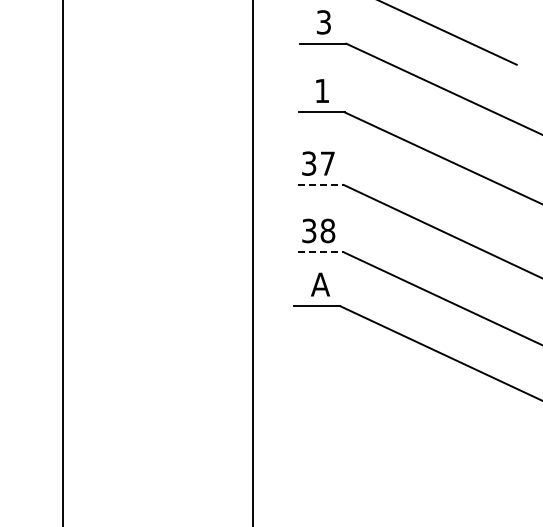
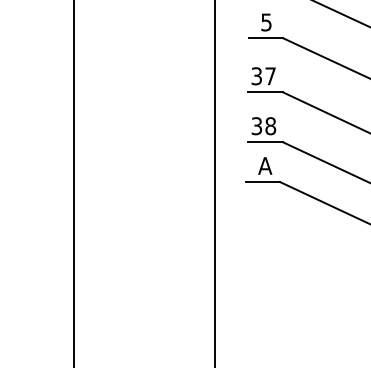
text: (321, 91) -> (265, 22), 1 -> 5
line: (320, 185) -> (265, 92), dashed -> solid
line: (320, 252) -> (265, 142), dashed -> solid

